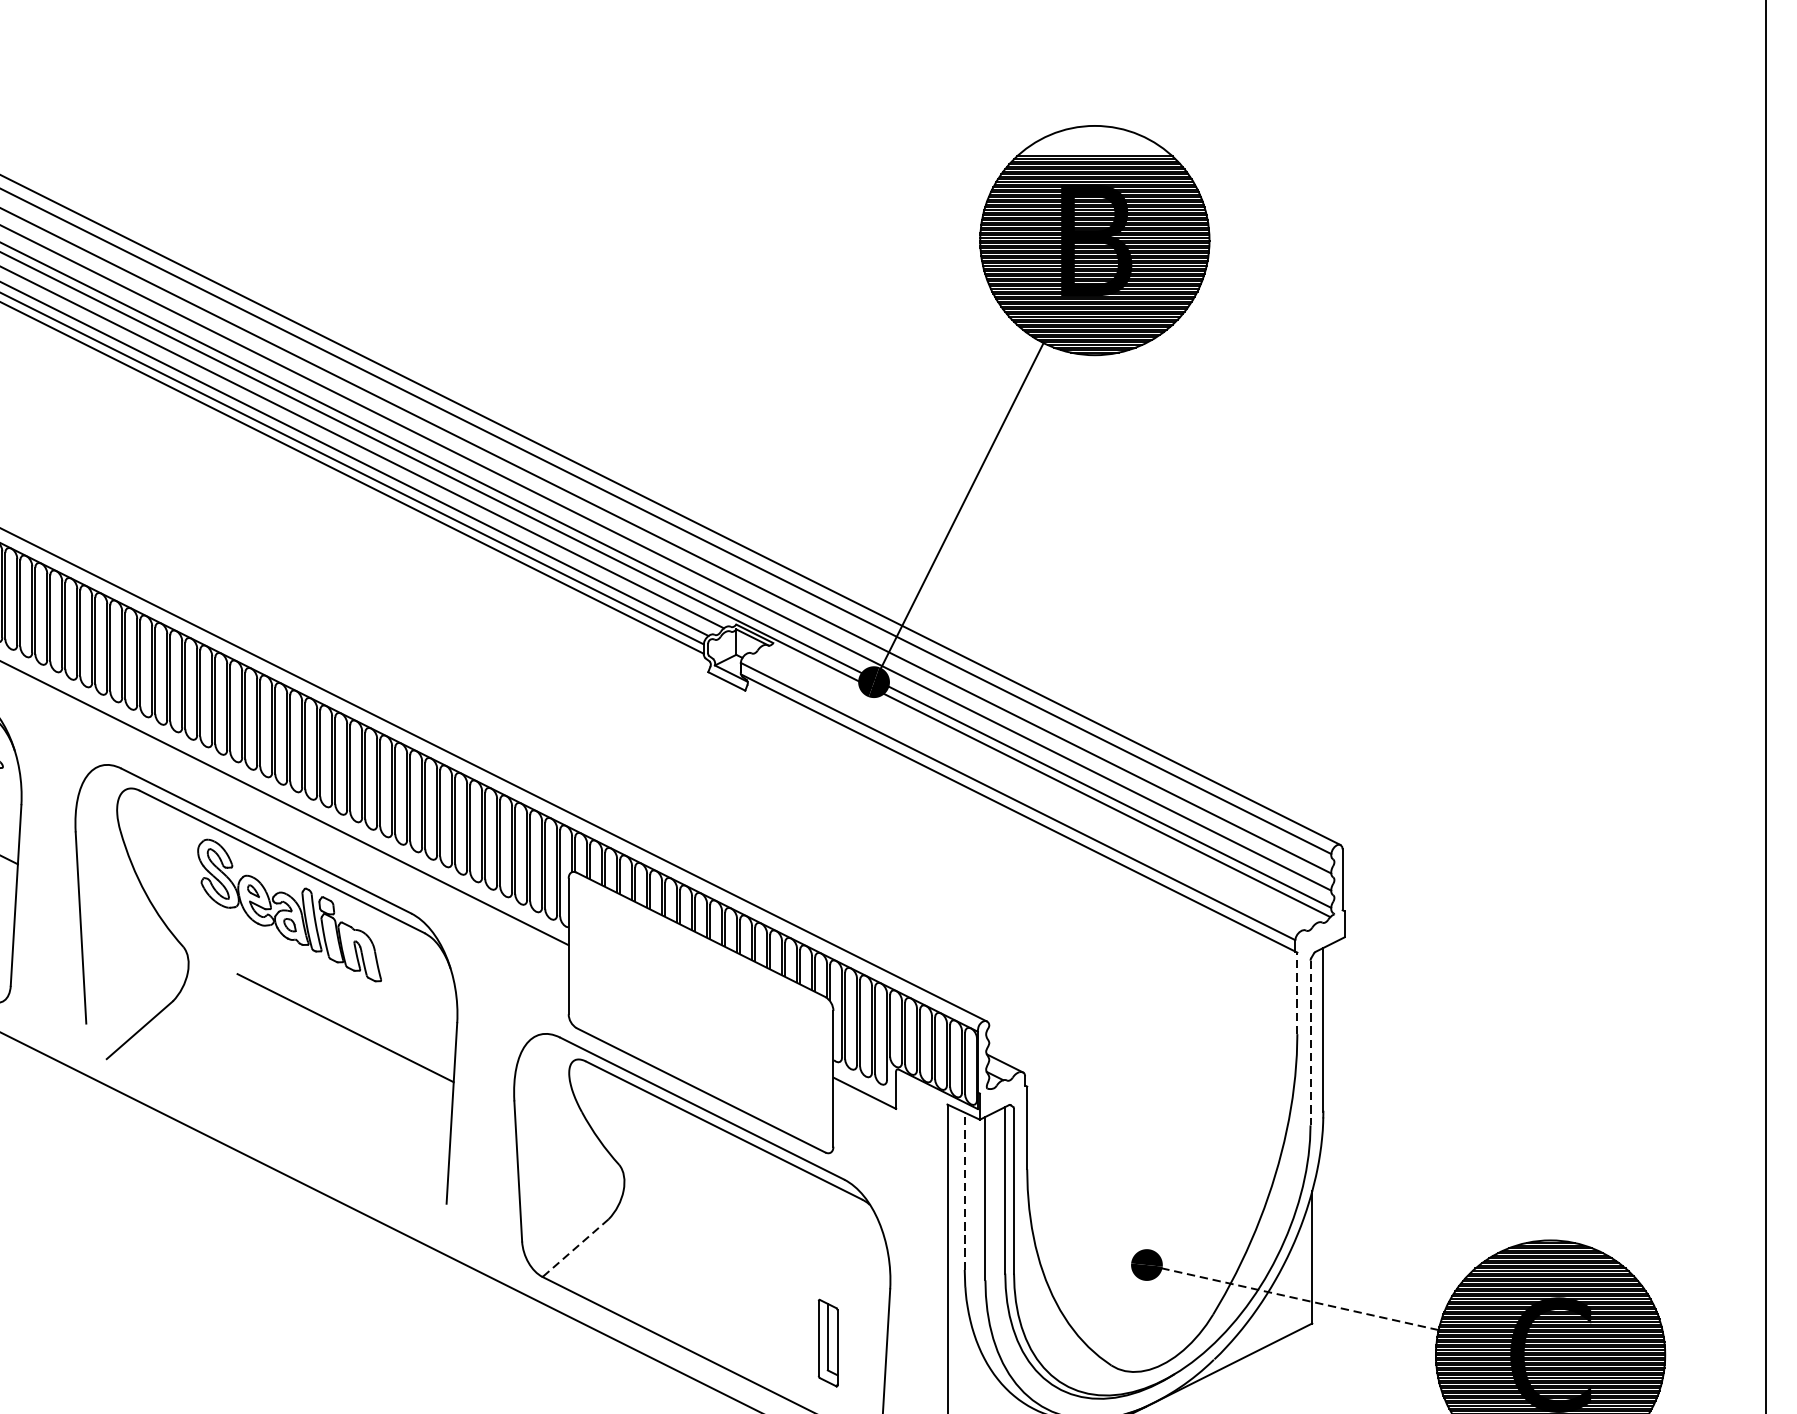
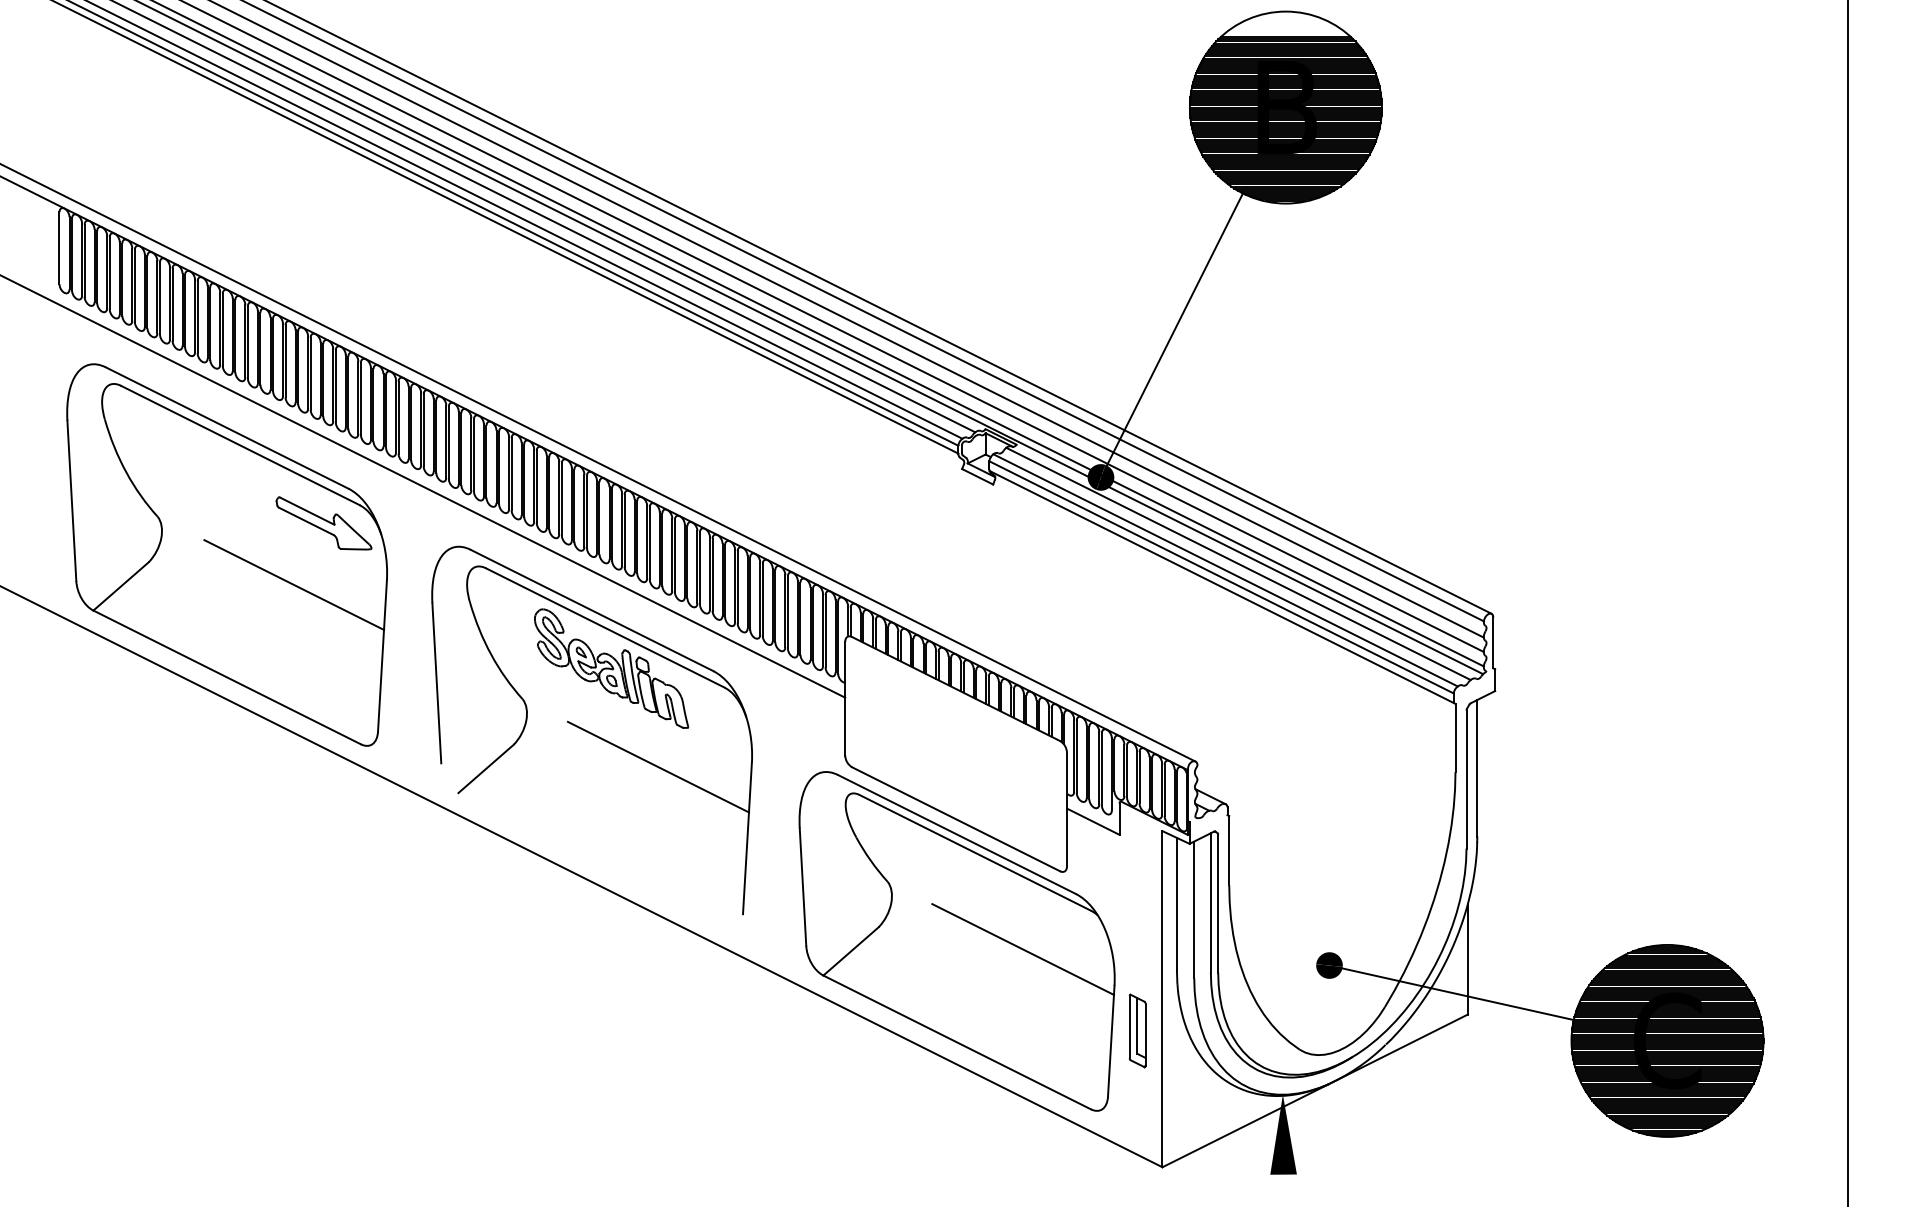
line: (1038, 784) -> (1238, 563), added
line: (1022, 793) -> (1225, 570), added
line: (1297, 992) -> (1455, 737), dashed -> solid
line: (1310, 1042) -> (1466, 779), dashed -> solid
line: (964, 1190) -> (1176, 903), dashed -> solid
line: (780, 1245) -> (1022, 949), added
line: (576, 1248) -> (851, 951), dashed -> solid
line: (1298, 1298) -> (1456, 993), dashed -> solid
part: (828, 1342) -> (1137, 1030), moved

